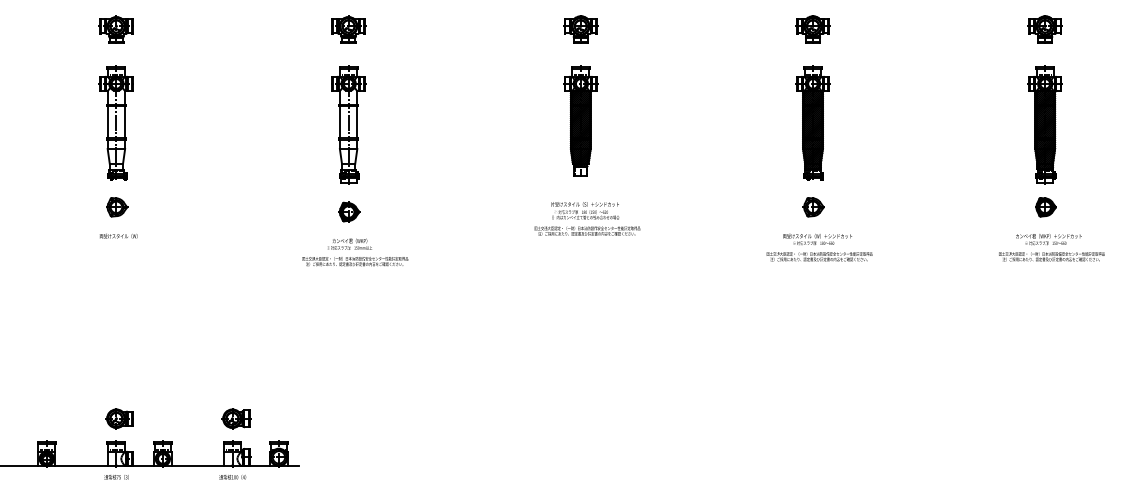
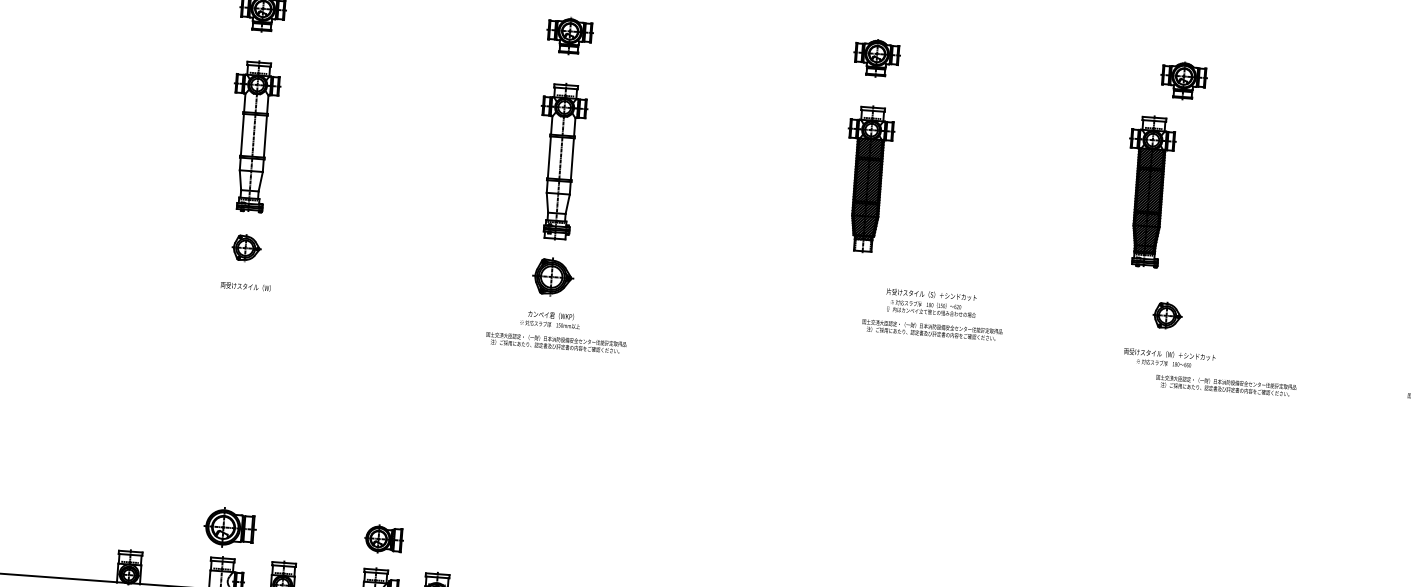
part: (812, 122) -> (1148, 191), moved
part: (349, 211) -> (553, 276), size x1.4
text: (587, 218) -> (933, 313), moved
text: (819, 256) -> (1225, 385), moved
part: (119, 418) -> (229, 527), size x1.4

